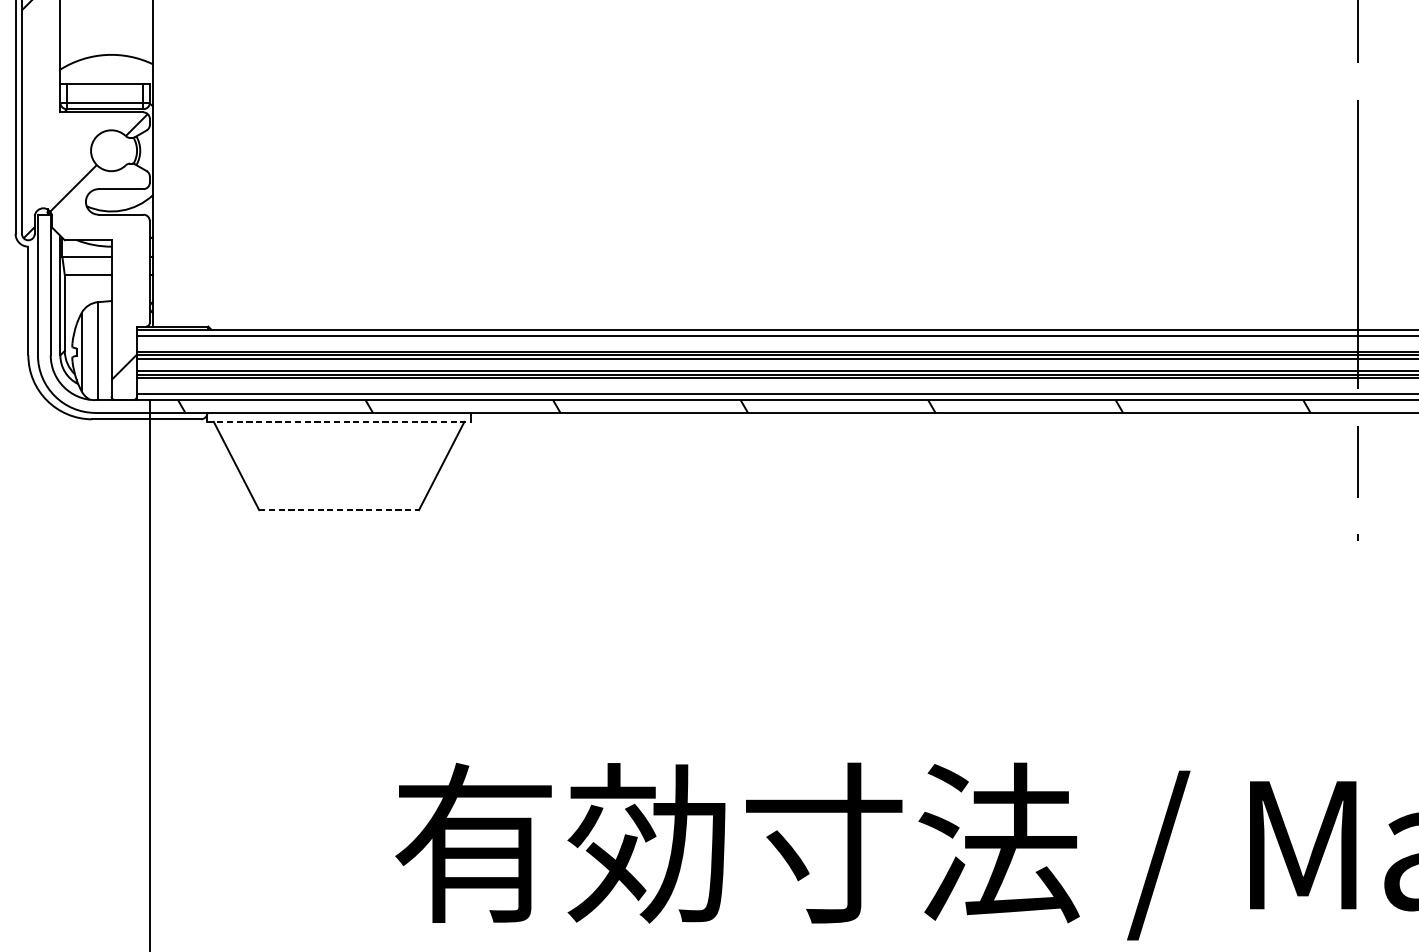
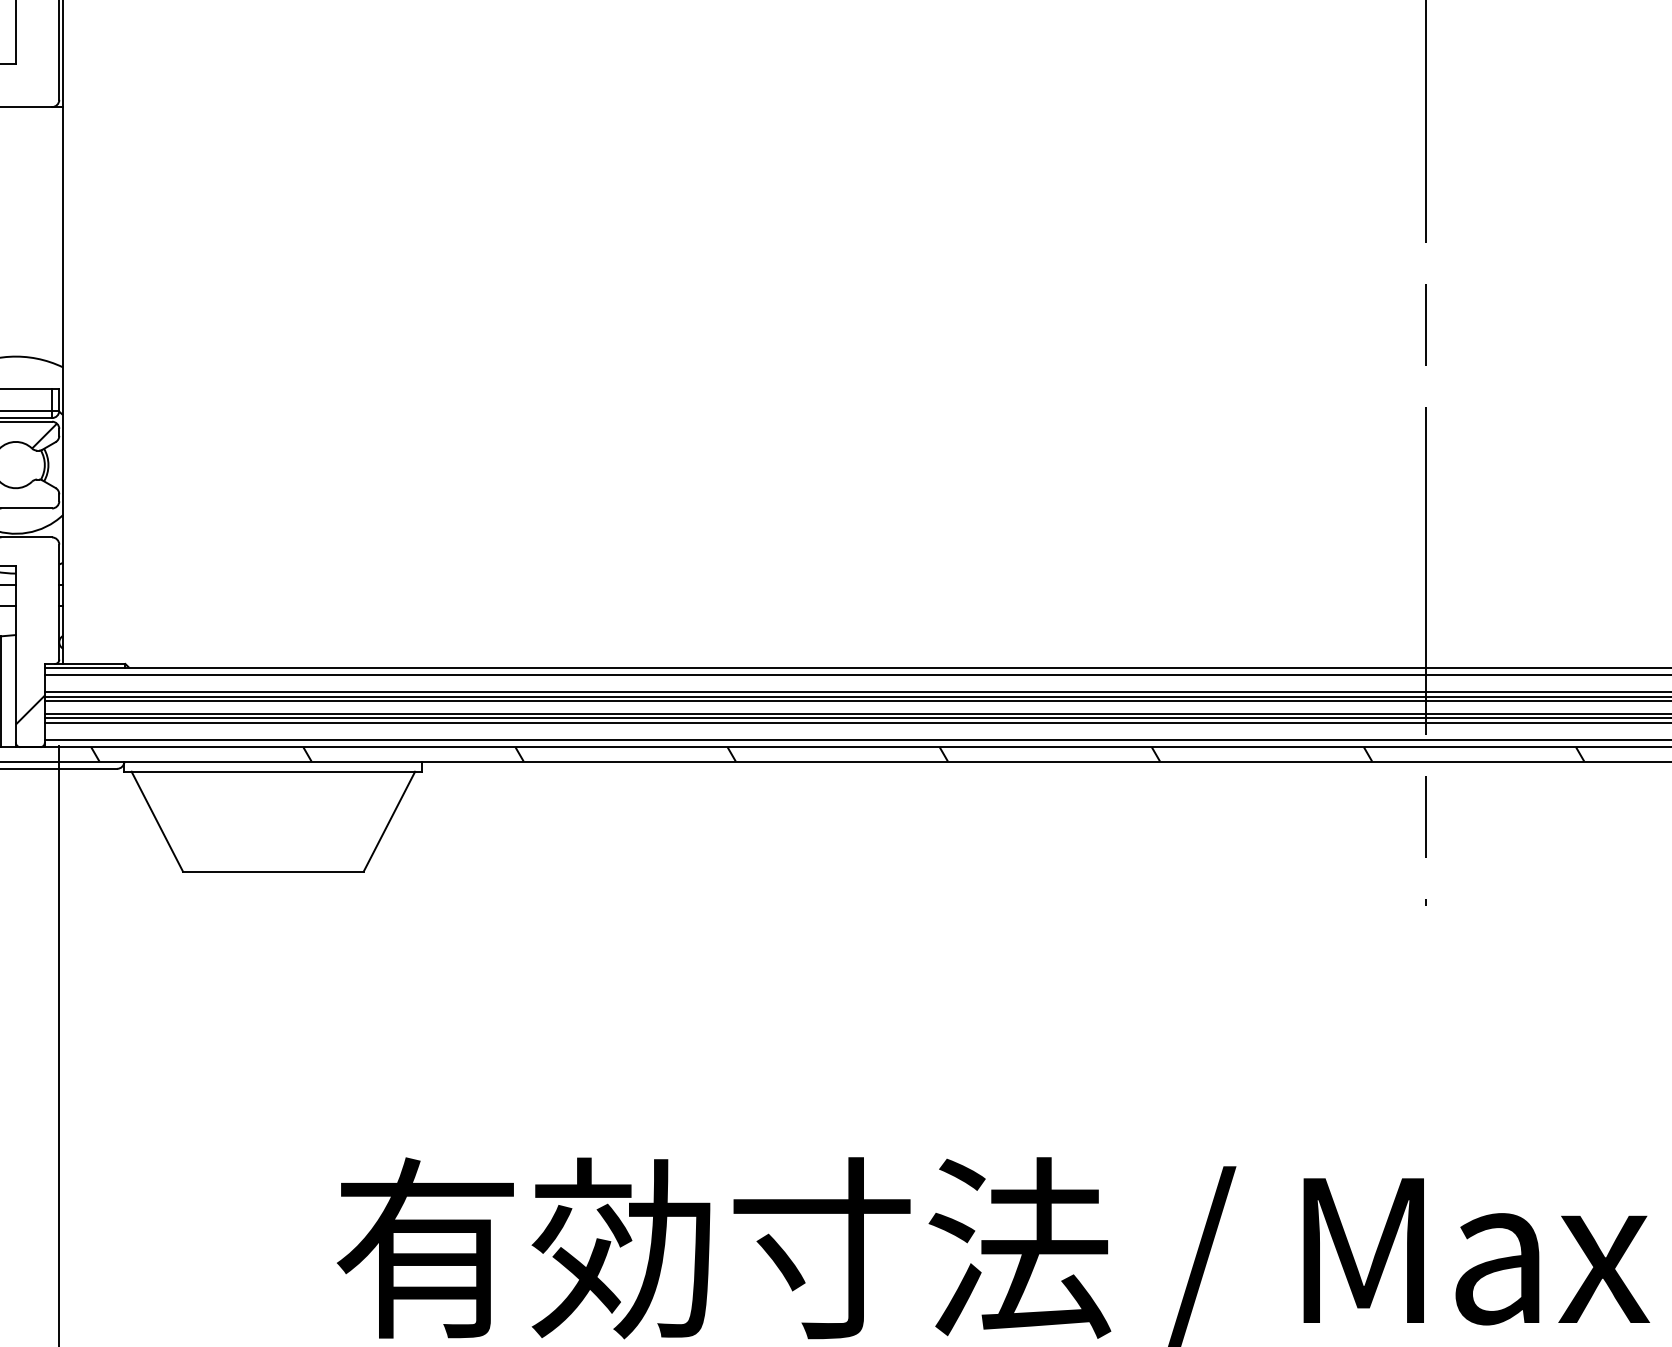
line: (339, 421) -> (273, 771), dashed -> solid
line: (339, 510) -> (273, 871), dashed -> solid

